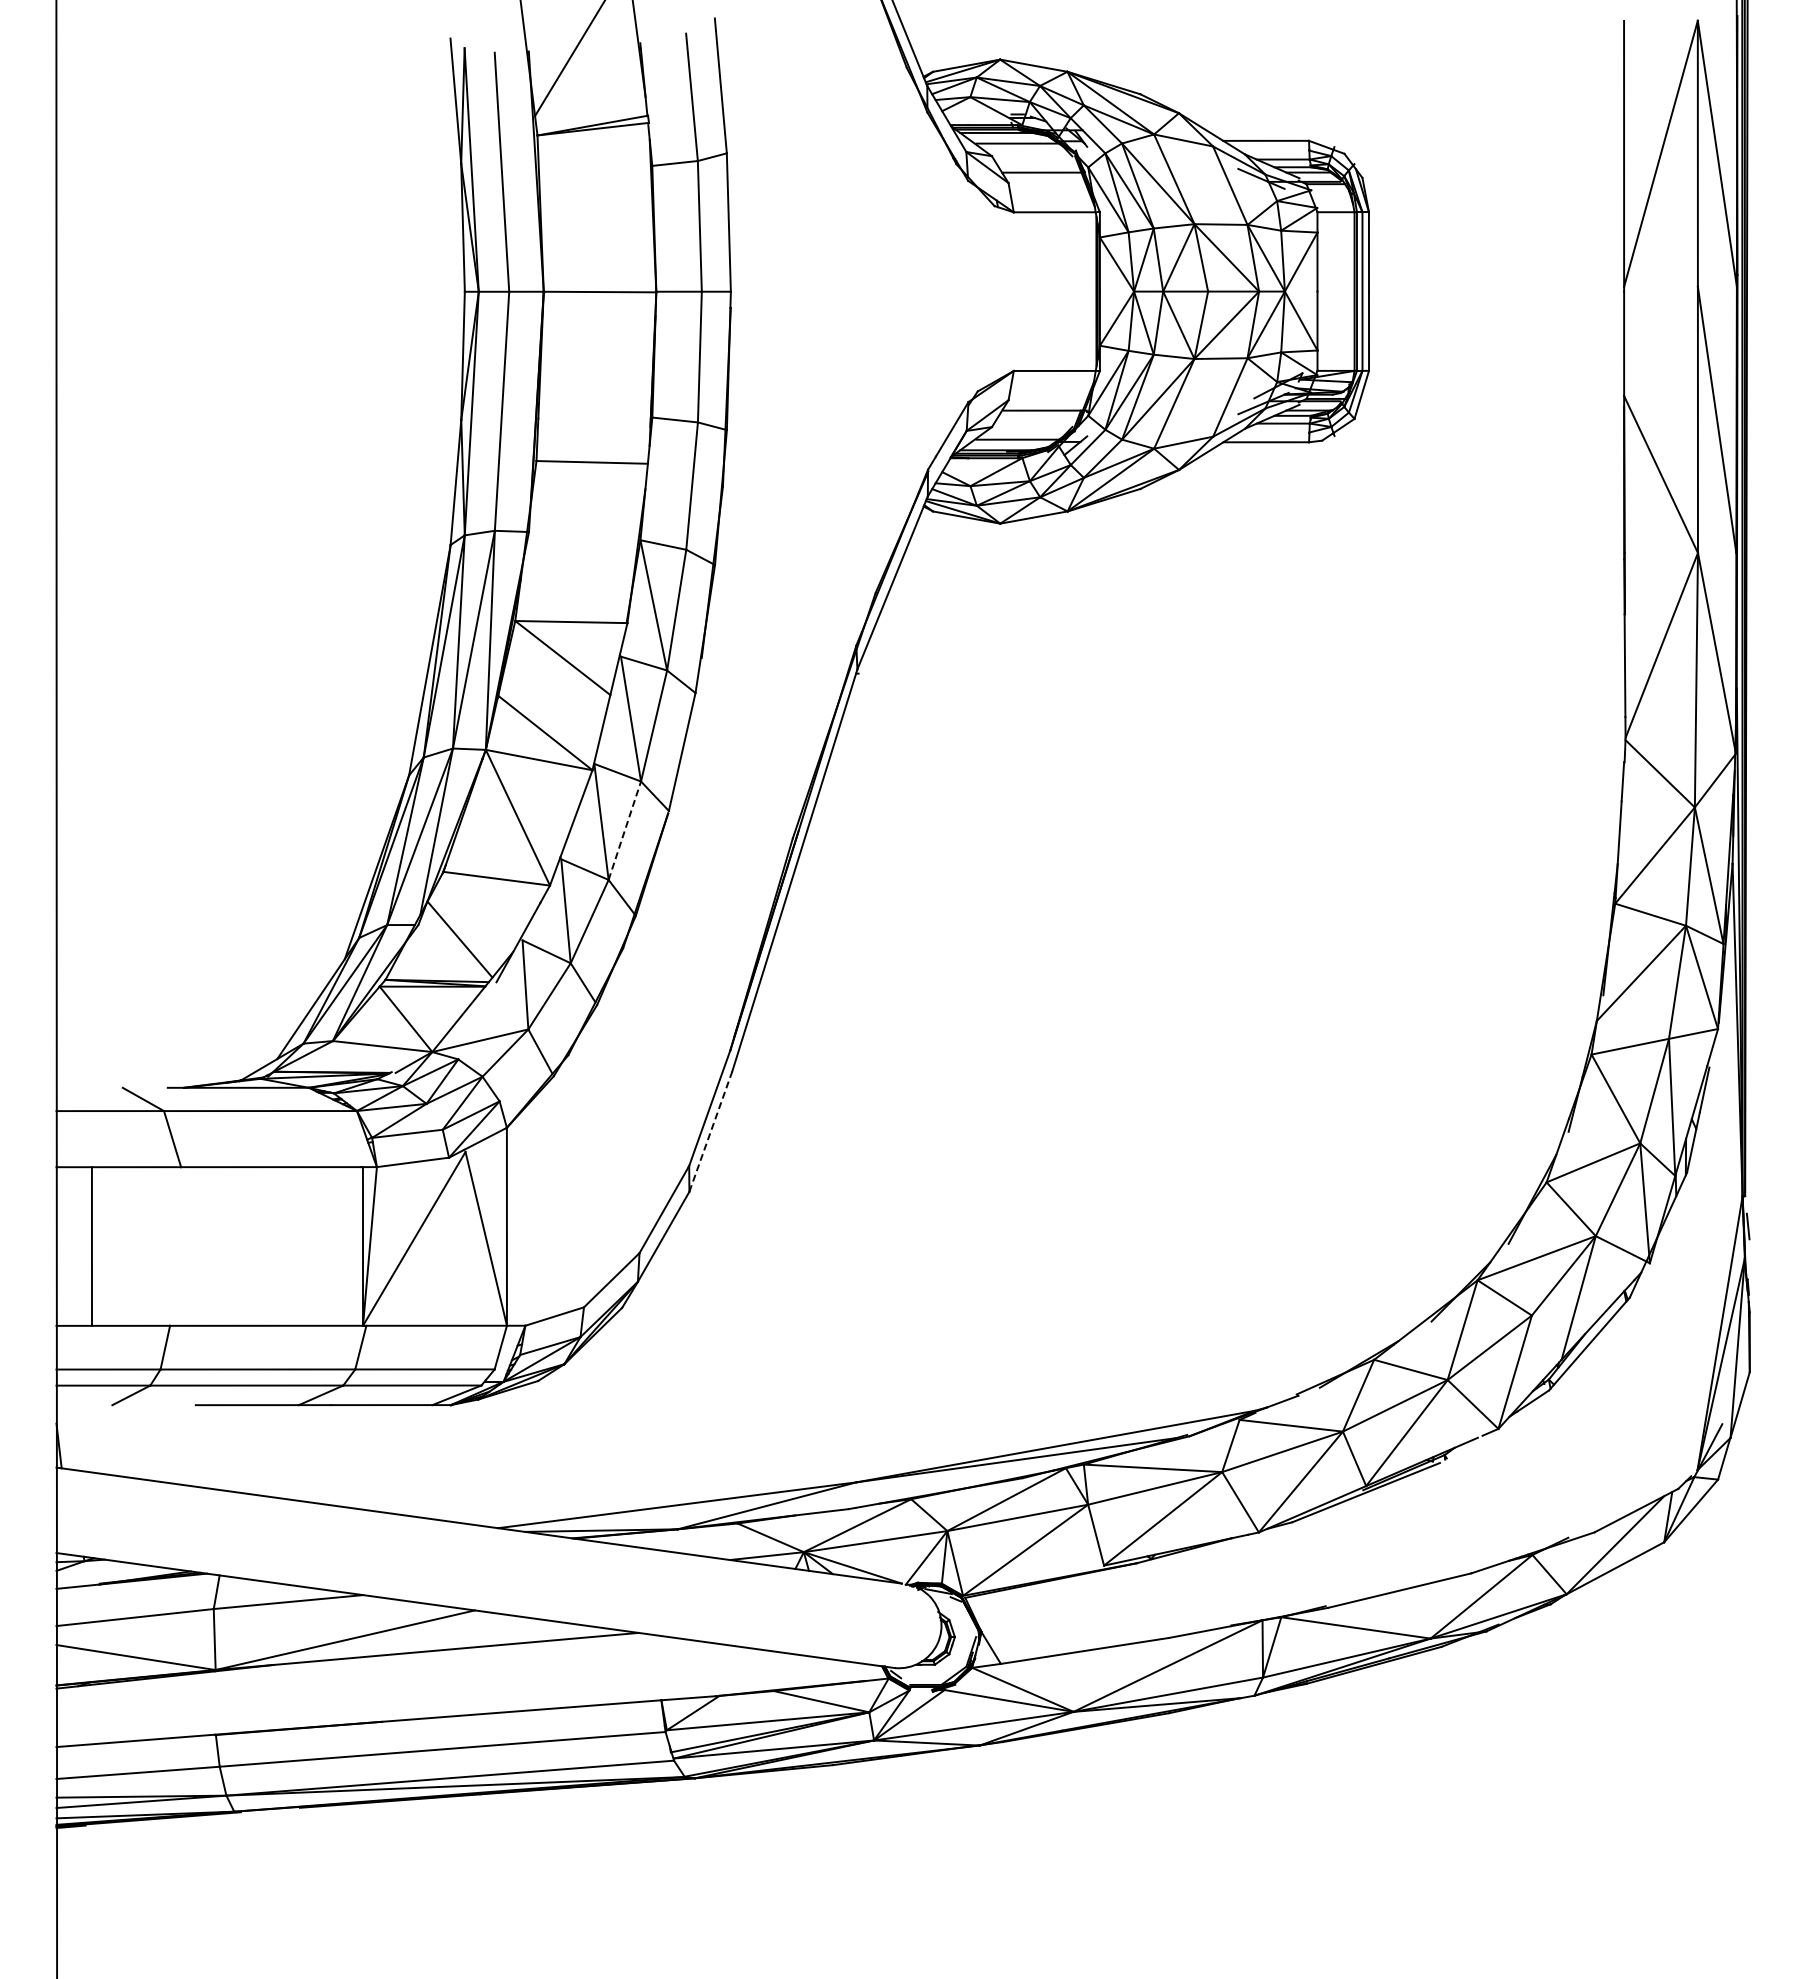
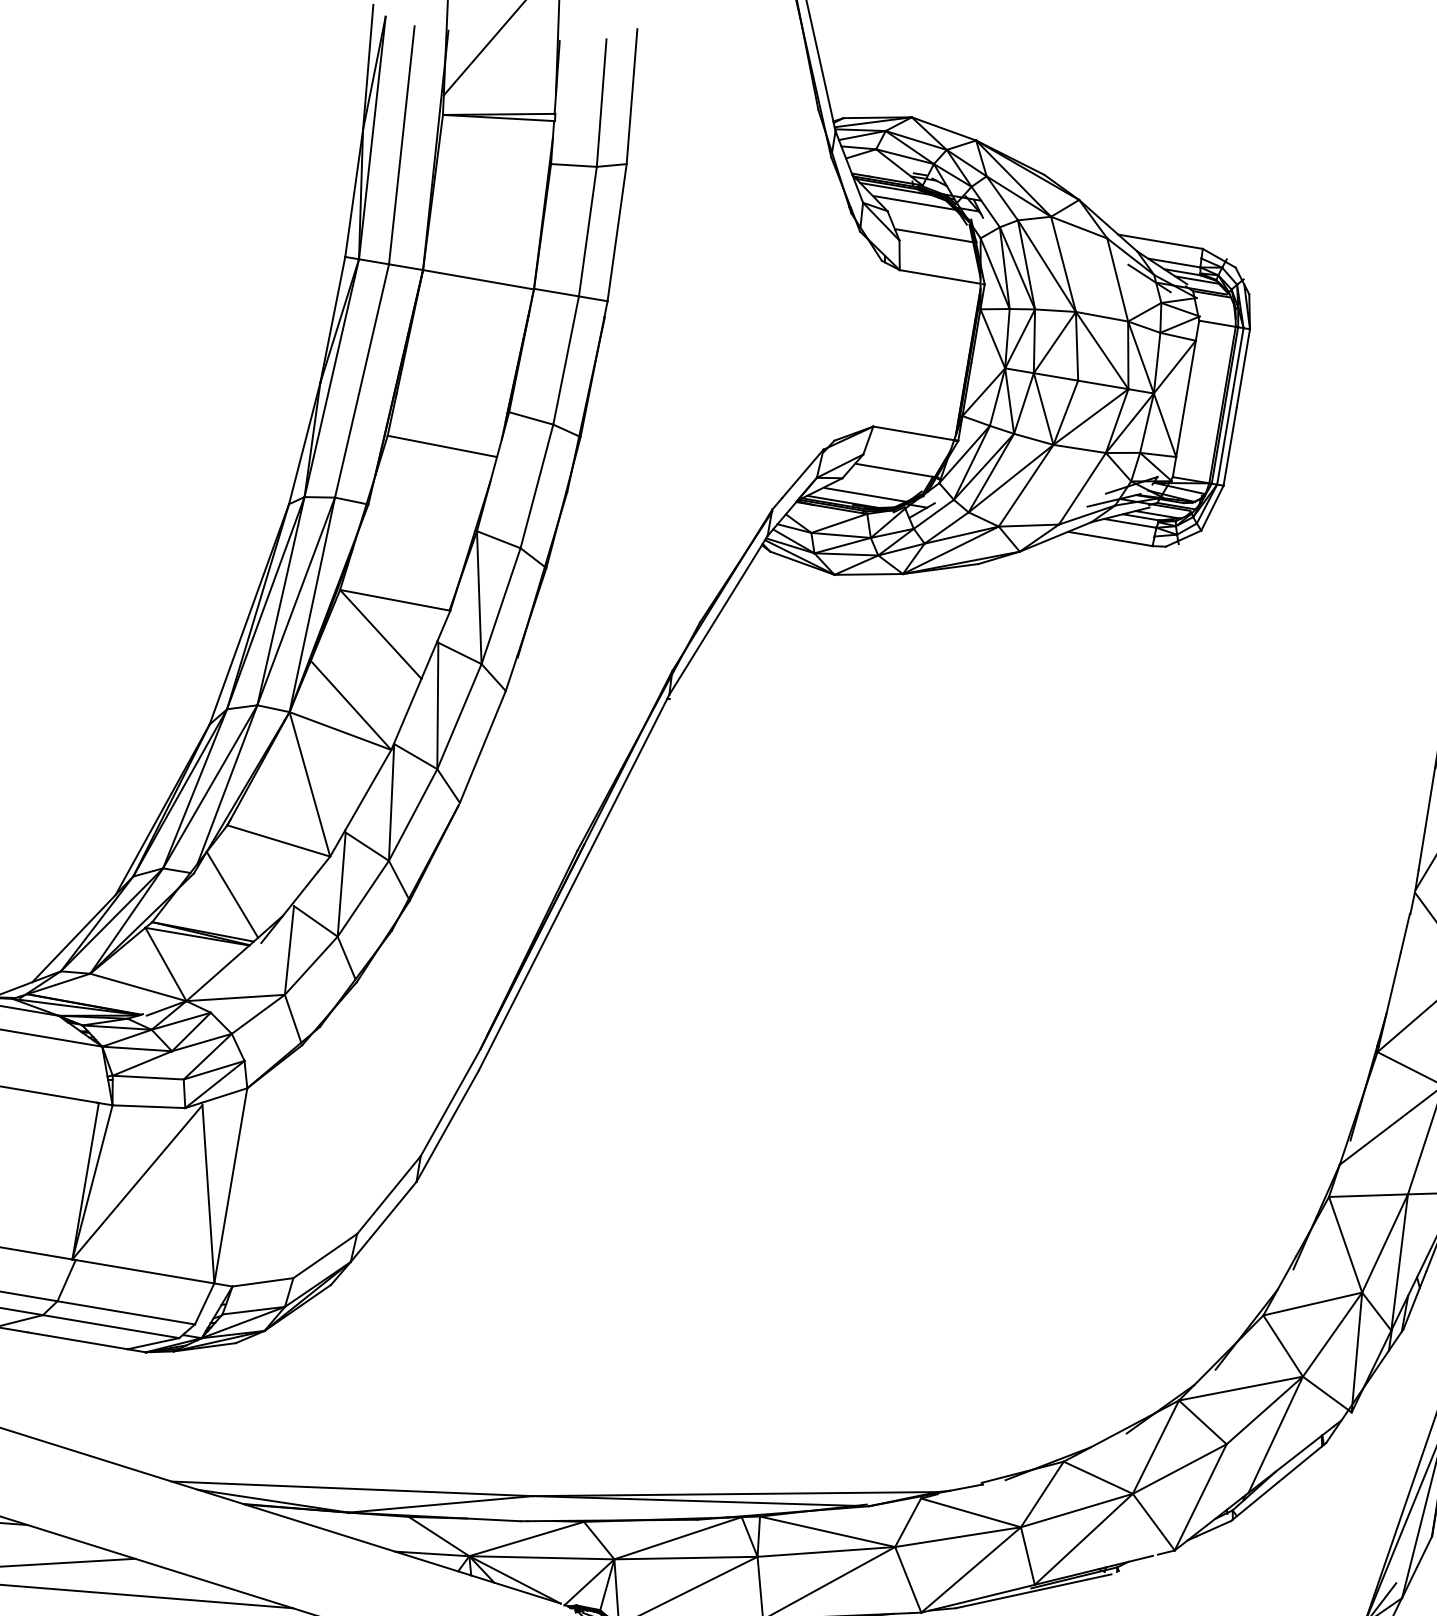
line: (624, 830) -> (412, 814), dashed -> solid
line: (710, 1131) -> (447, 1125), dashed -> solid

